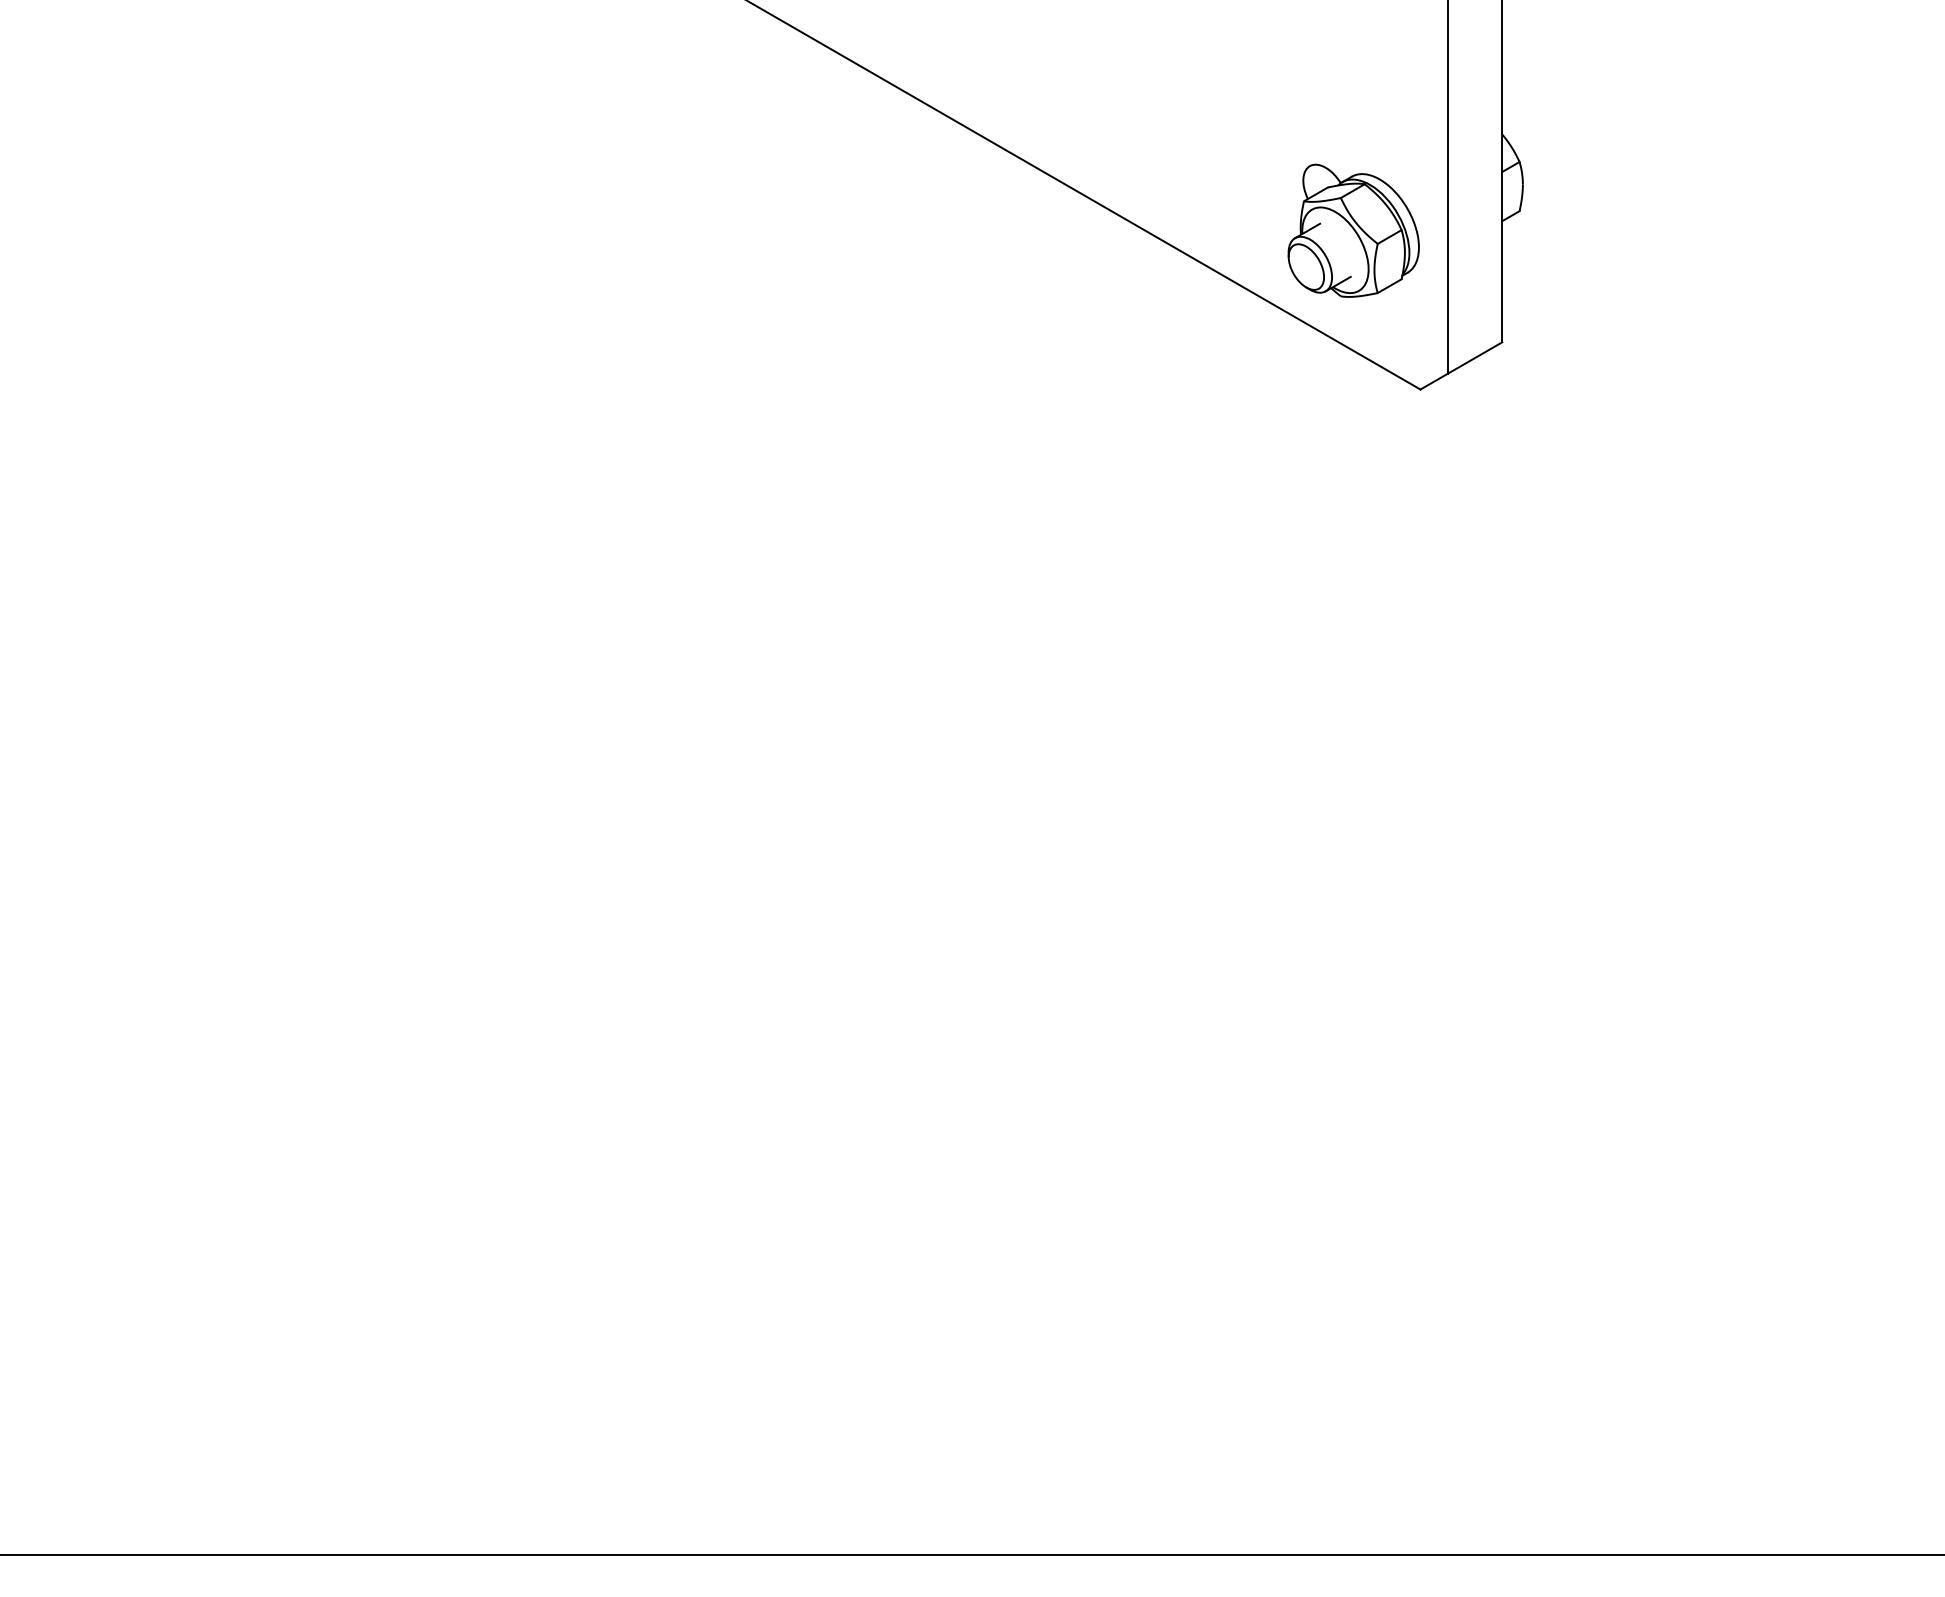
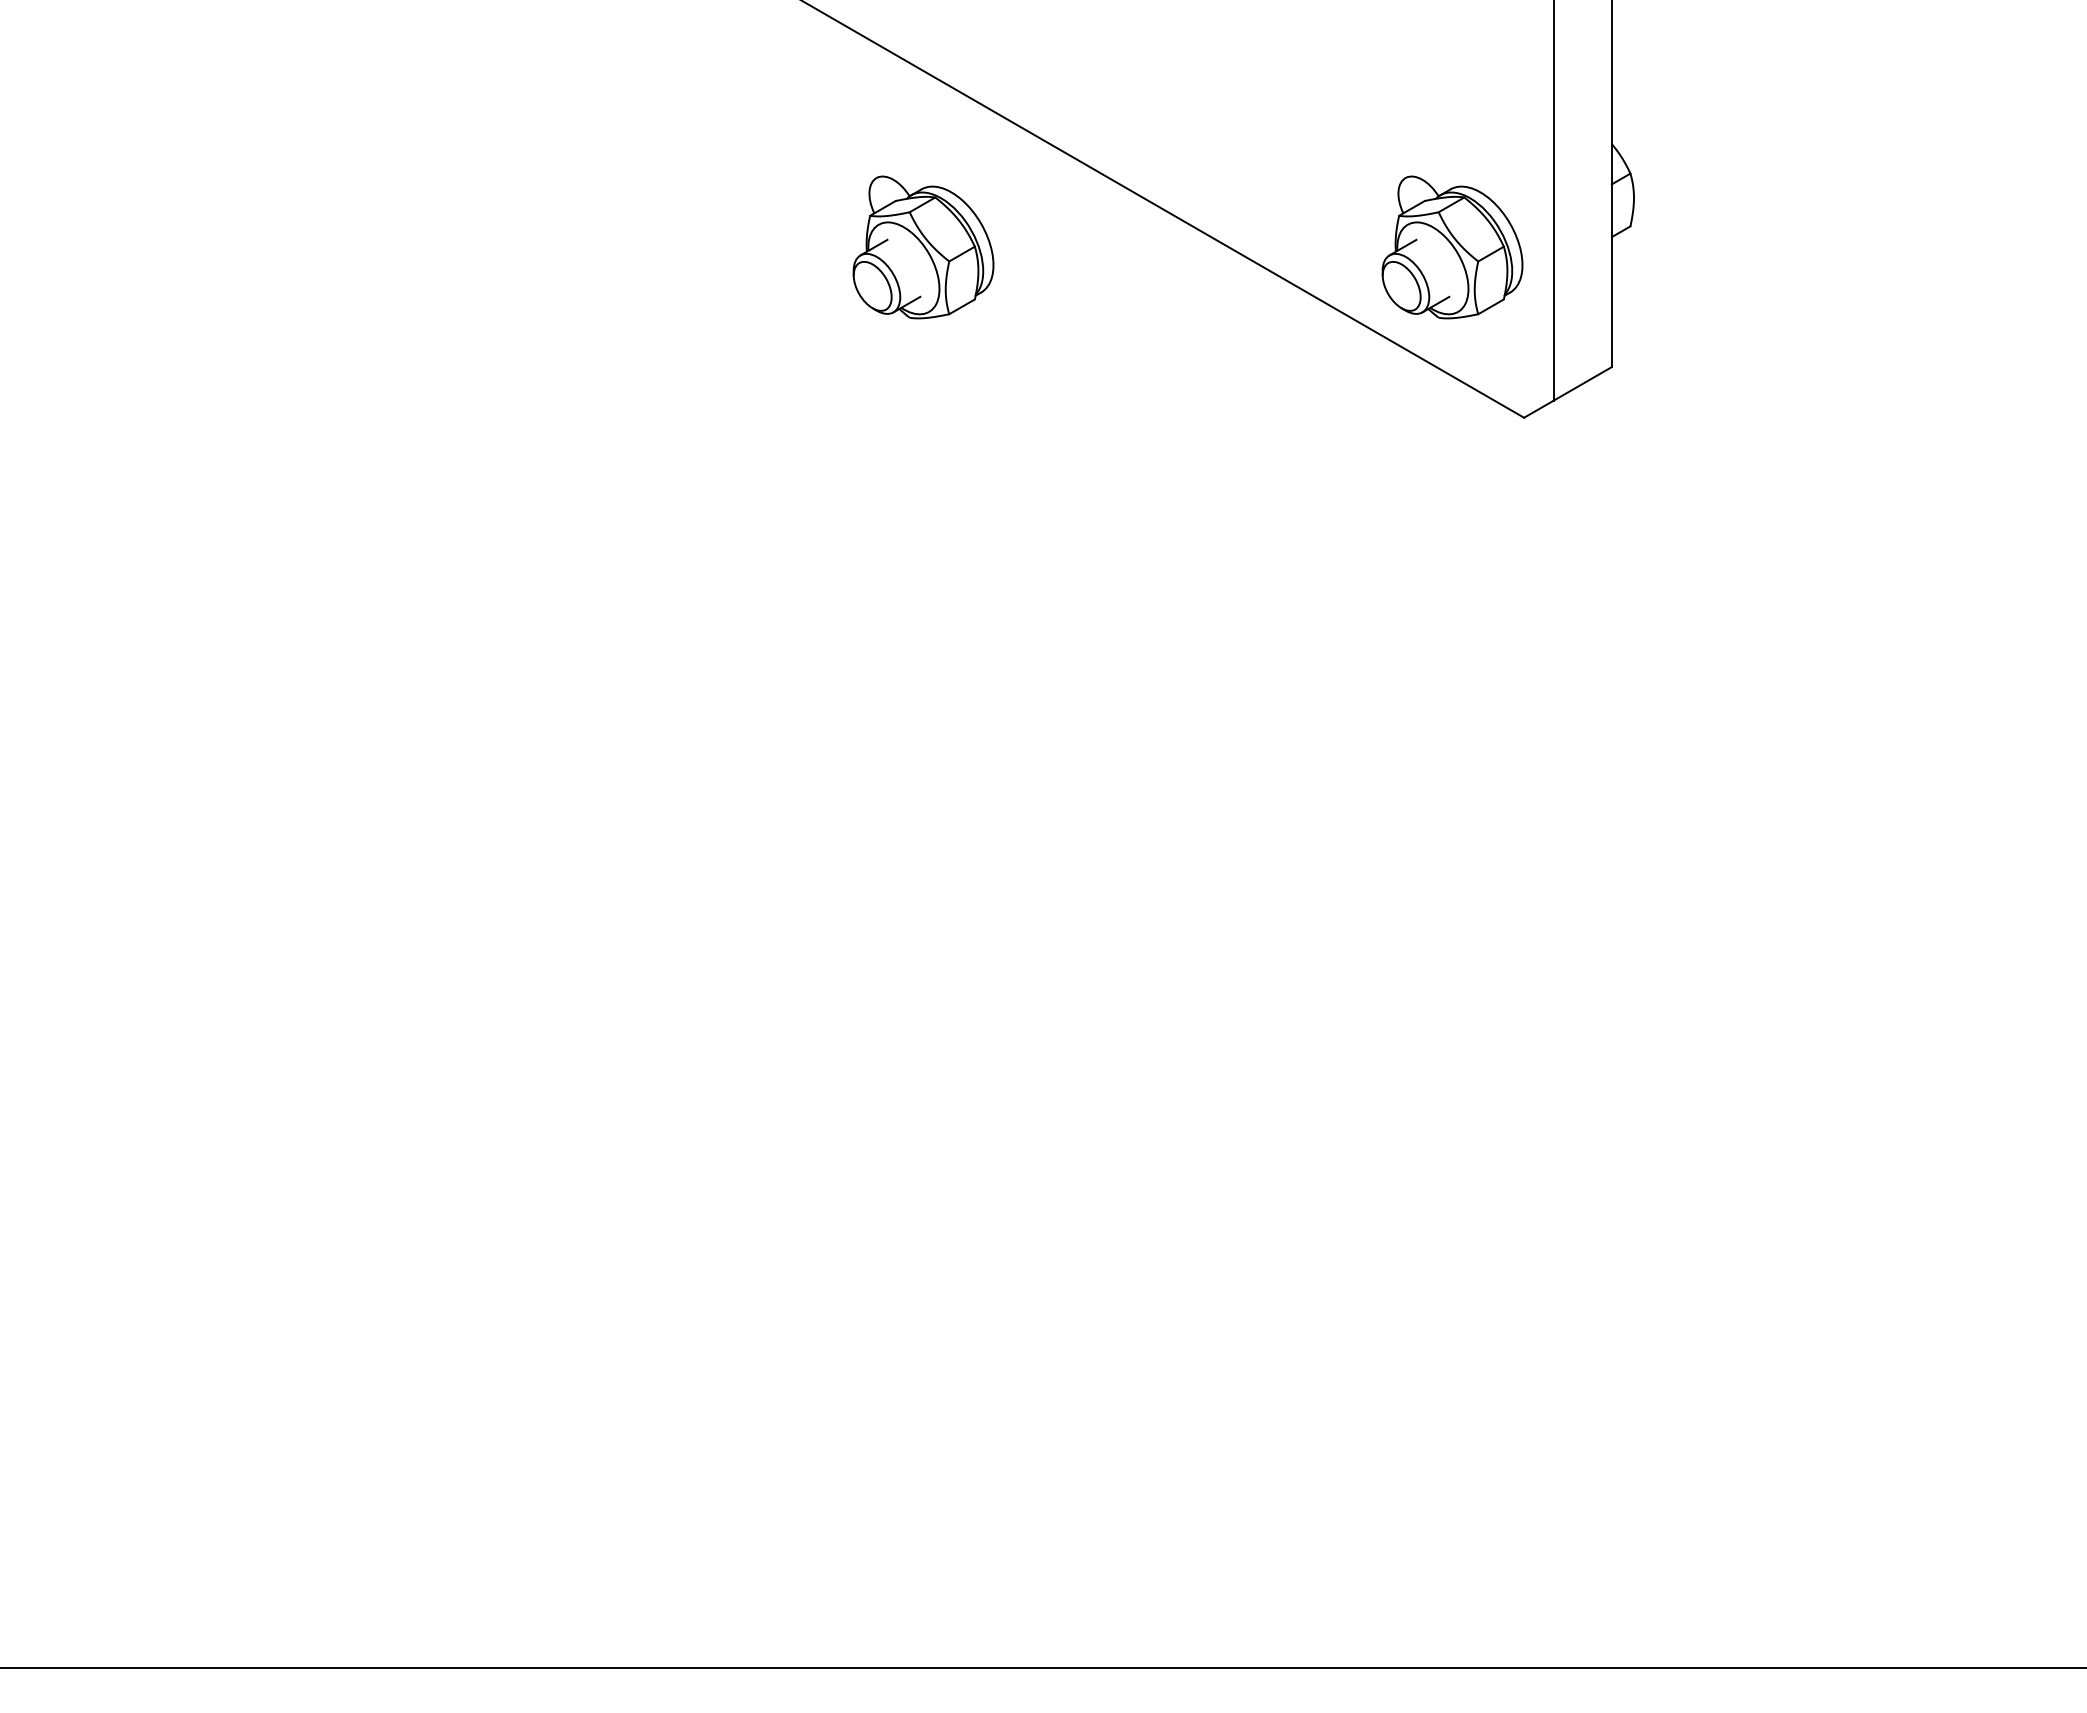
part: (860, 230) -> (923, 247), added

